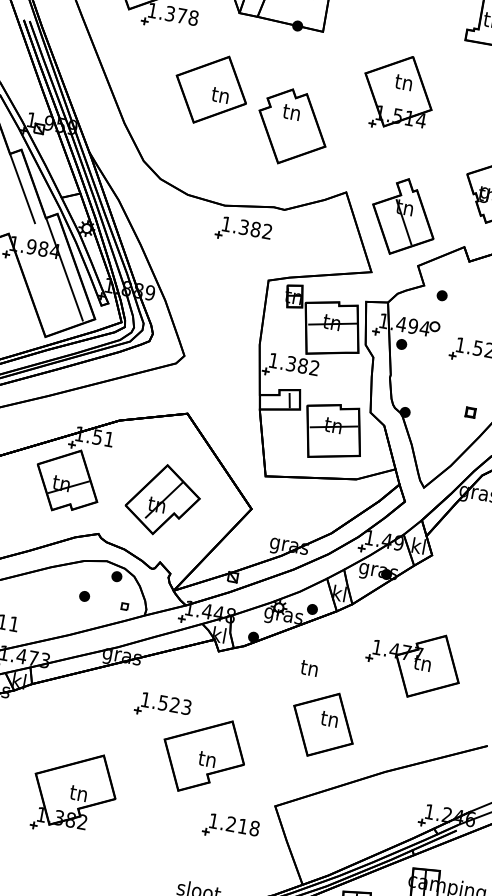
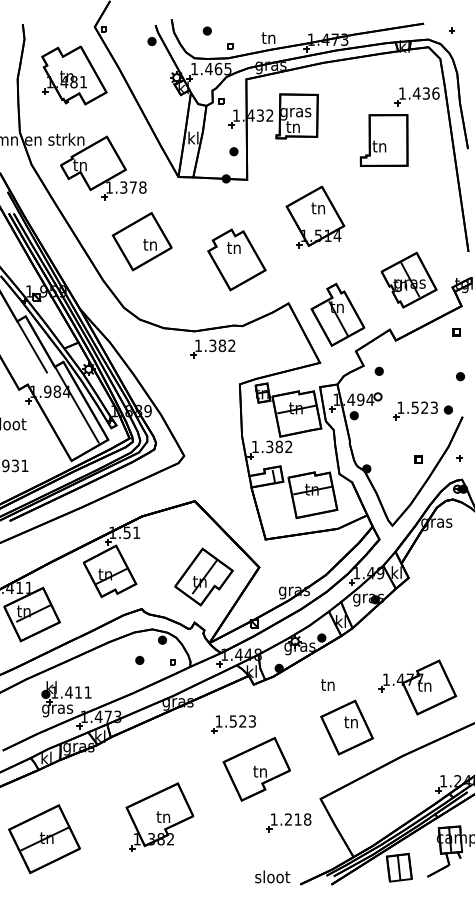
part: (210, 89) -> (141, 241), moved
part: (162, 499) -> (203, 576), moved
part: (413, 663) -> (417, 687), moved
part: (162, 706) -> (233, 724), moved

